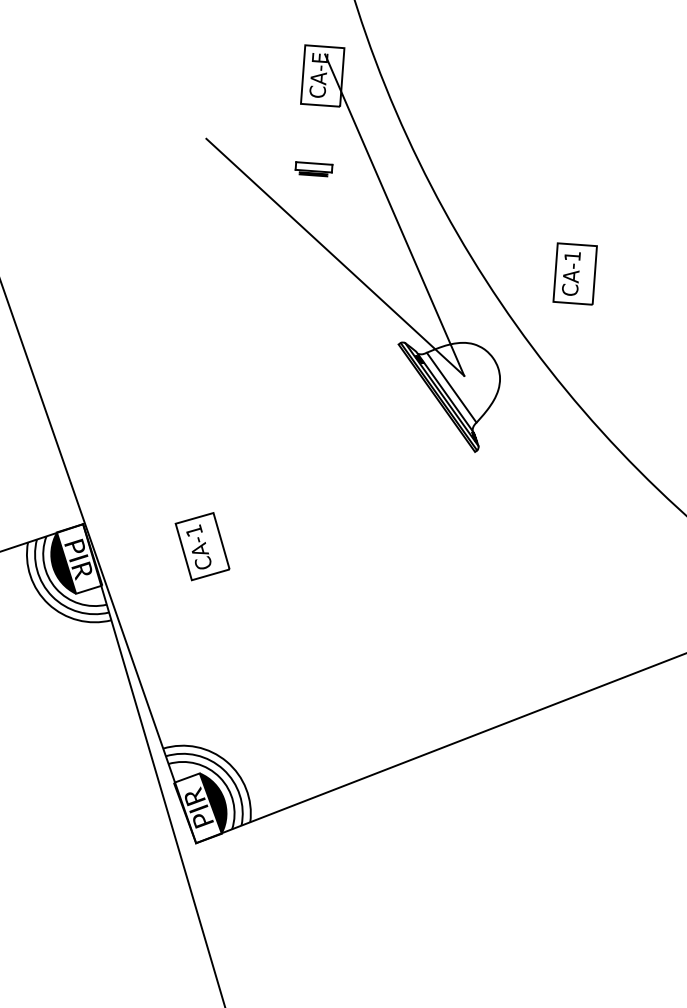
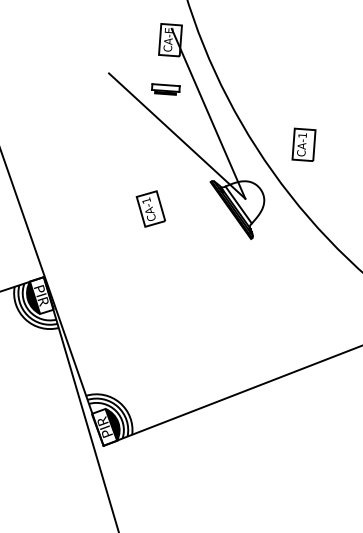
part: (313, 169) -> (165, 89), size x1.43
part: (201, 545) -> (150, 208), moved

